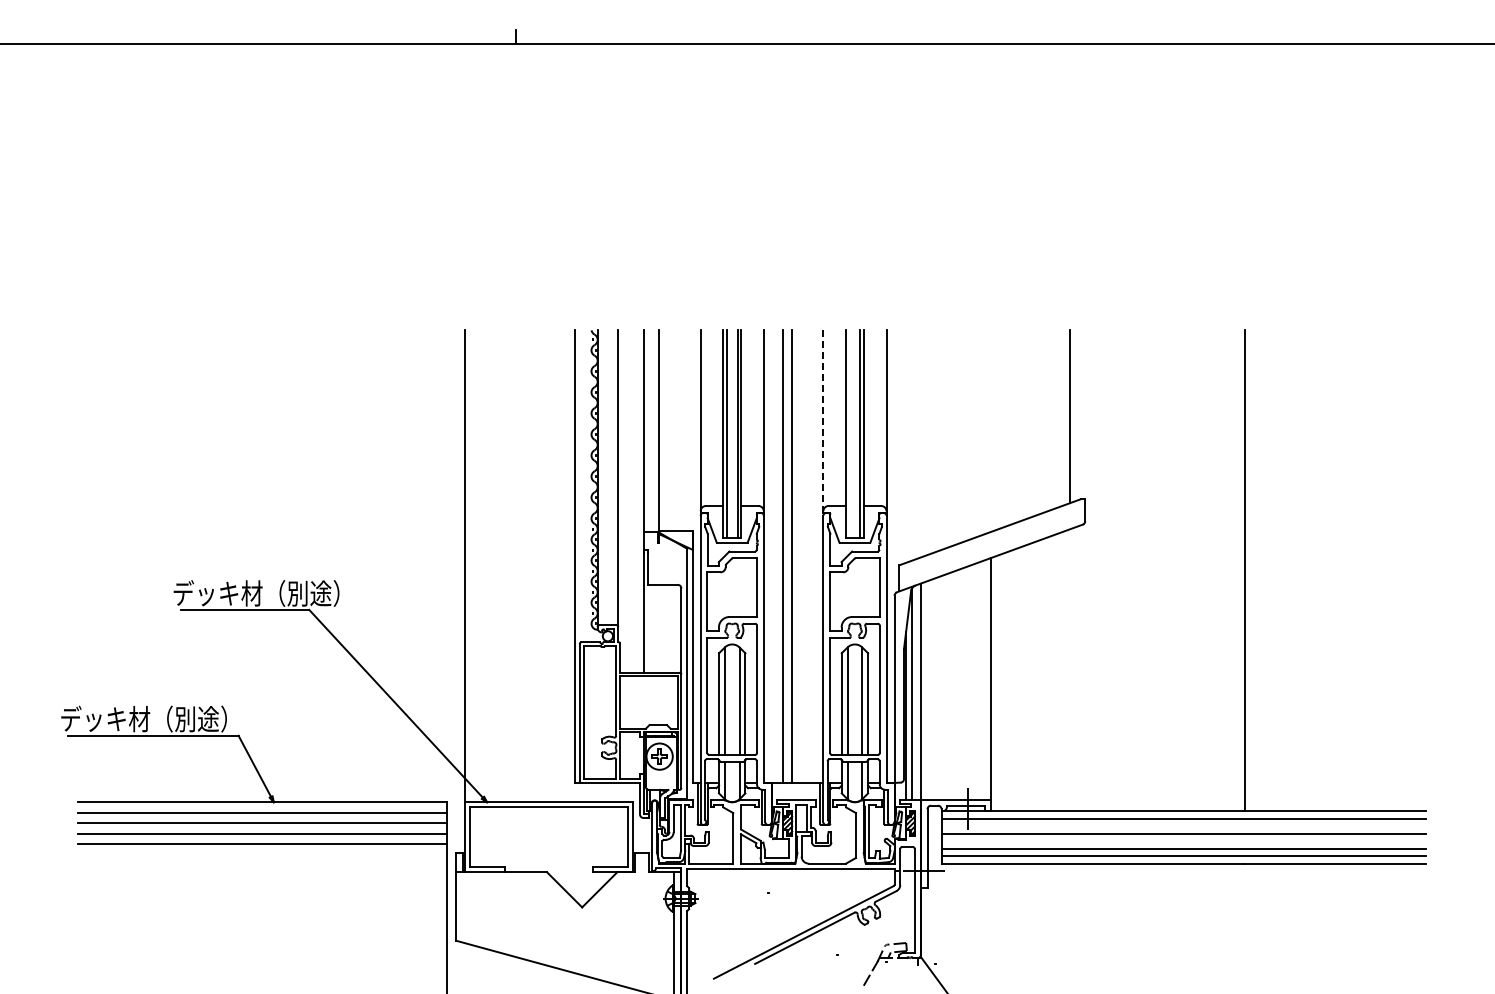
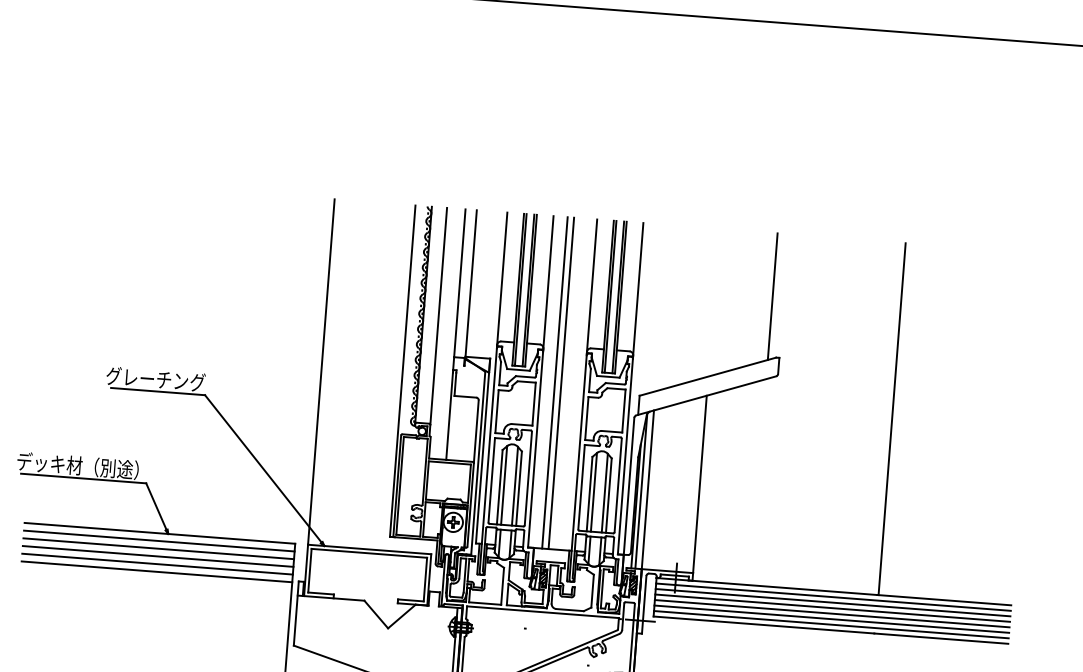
line: (823, 423) -> (592, 287), dashed -> solid
line: (849, 433) -> (610, 296), added
text: (256, 593) -> (167, 380), デッキ材（別途） -> グレーチング
line: (1183, 826) -> (832, 603), added
line: (1183, 841) -> (832, 613), added
line: (262, 854) -> (157, 571), added

